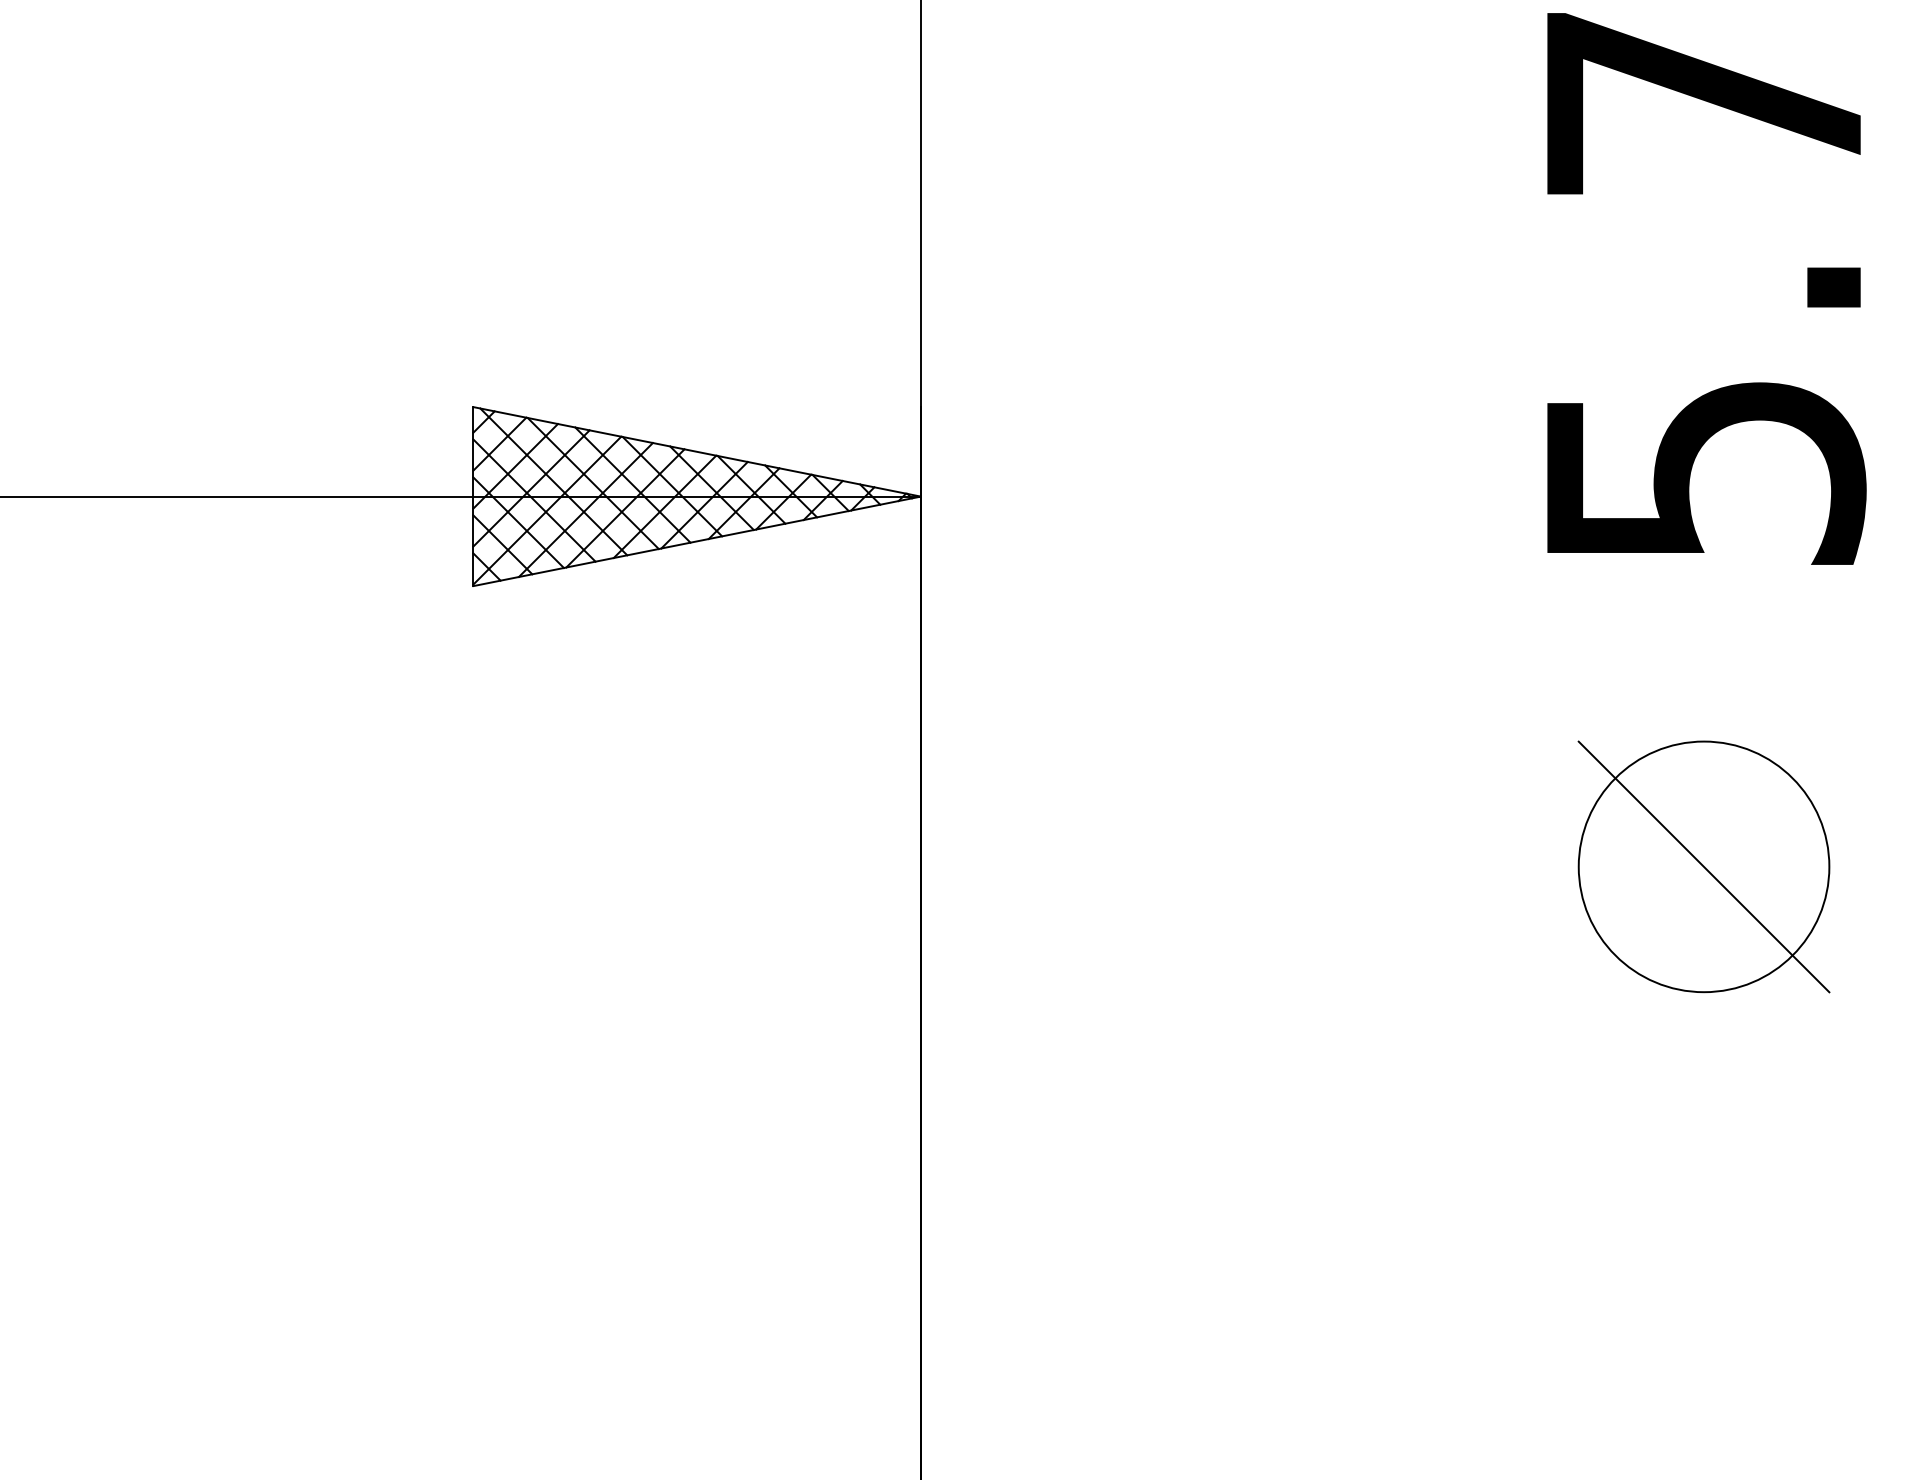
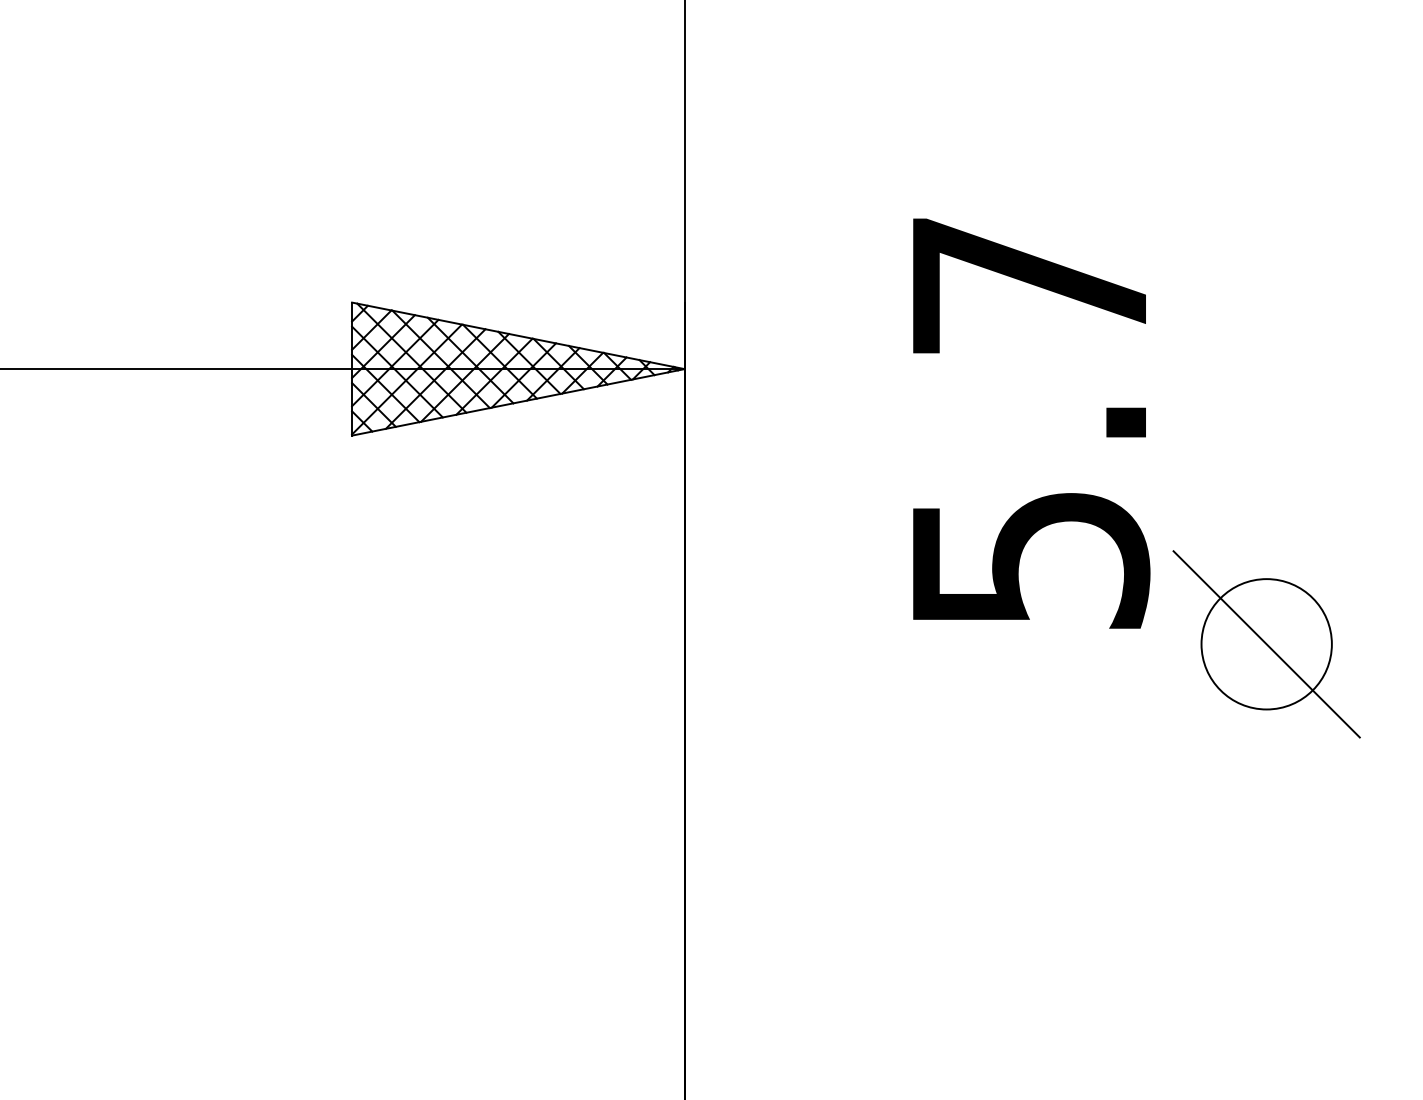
text: (1706, 288) -> (1031, 423), moved
circle: (1703, 866) -> (1266, 644), size x0.7

